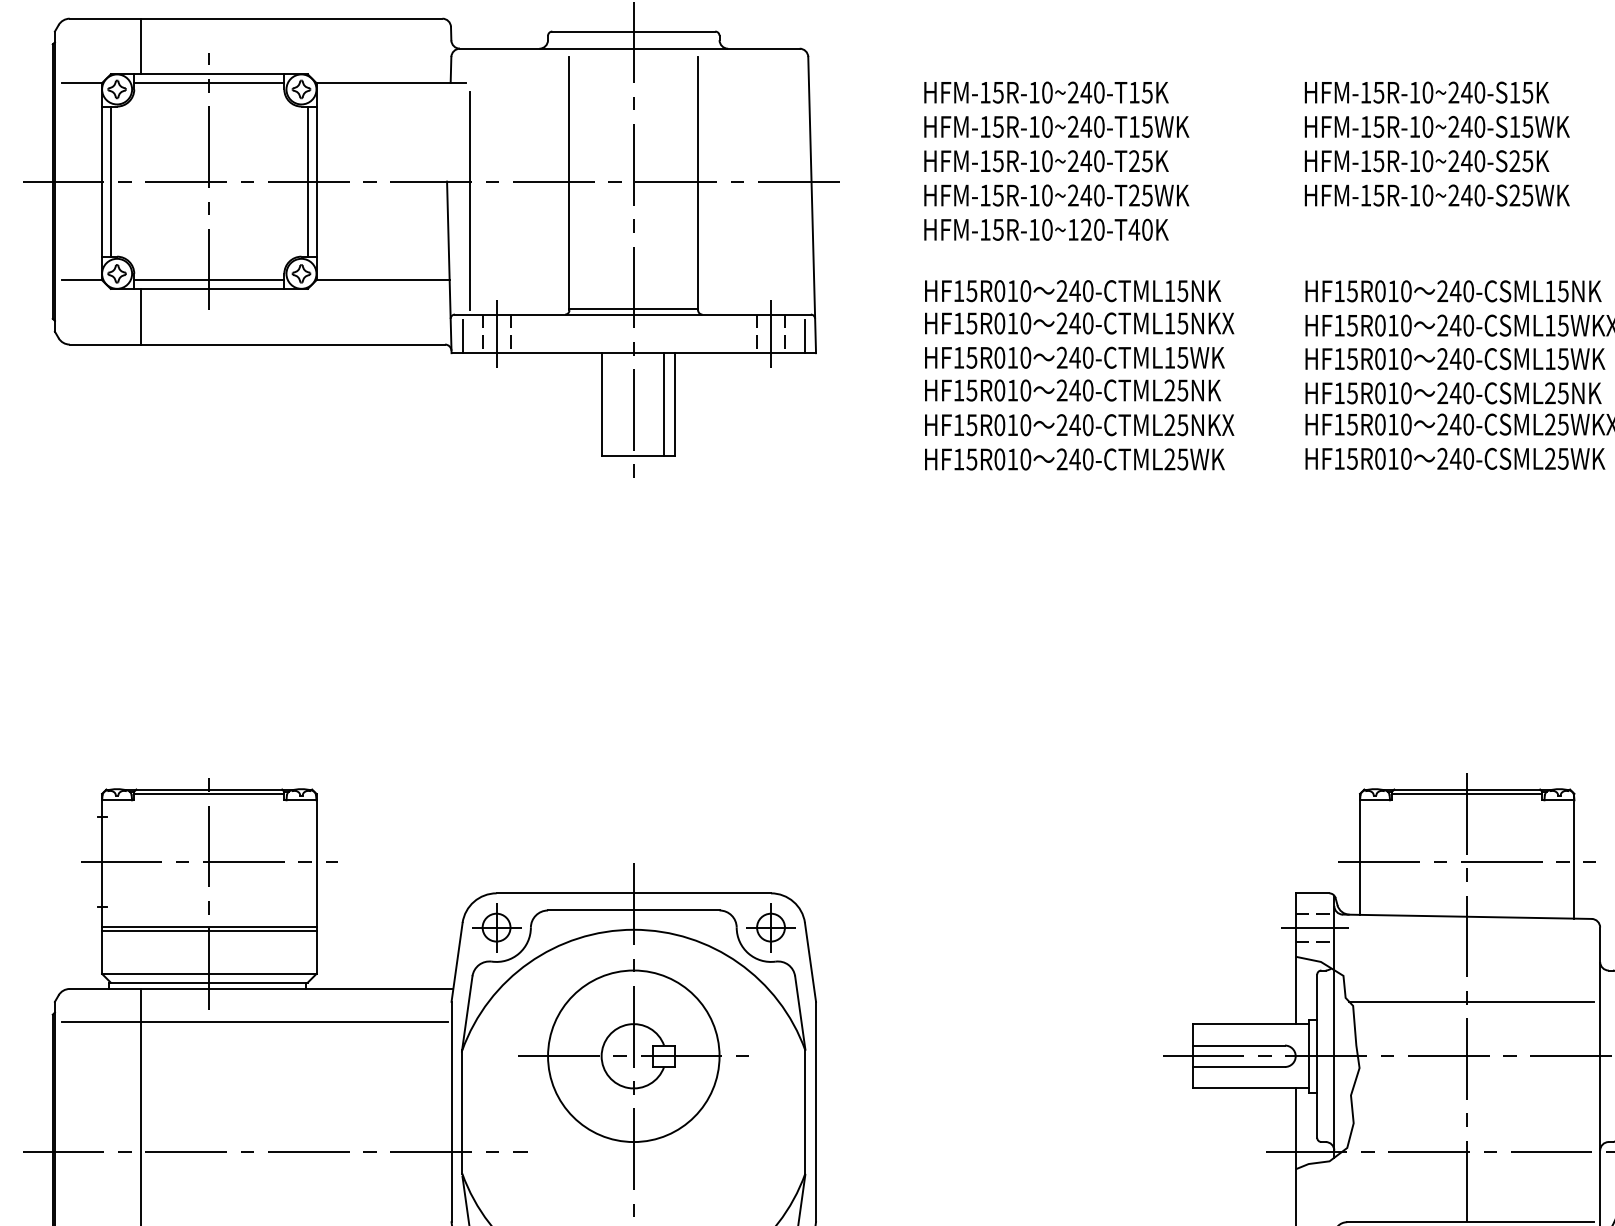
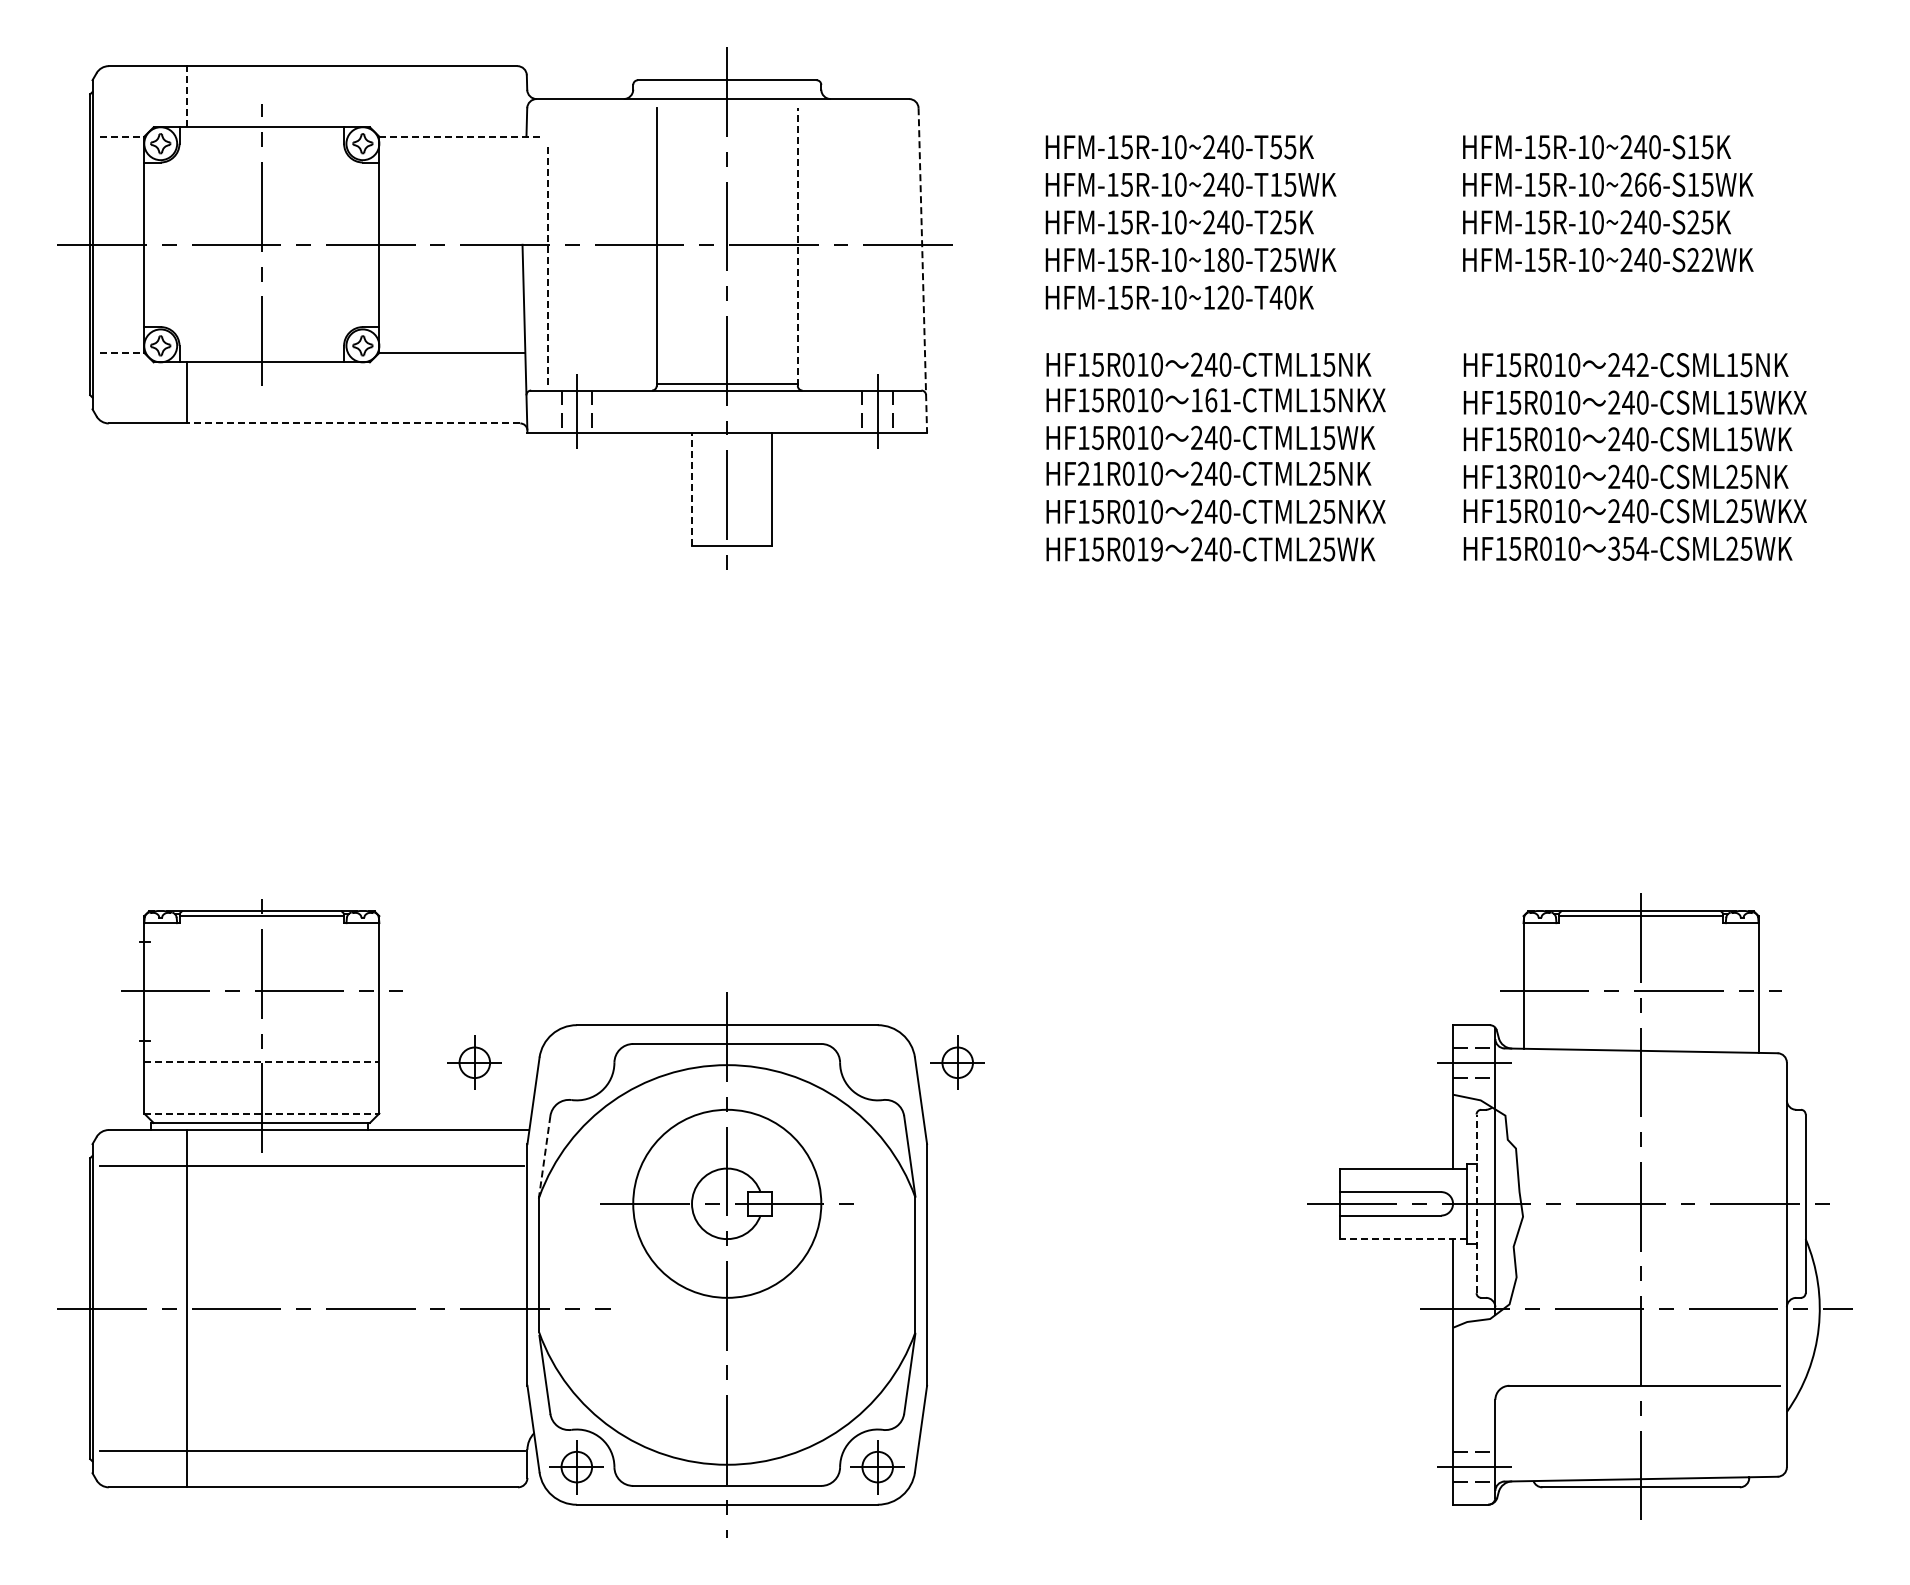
line: (140, 46) -> (186, 96), solid -> dashed
line: (82, 82) -> (122, 136), solid -> dashed
line: (209, 82) -> (261, 136), removed
line: (391, 82) -> (461, 136), solid -> dashed
text: (1133, 92) -> (1275, 147), HFM-15R-10~240-T15K -> HFM-15R-10~240-T55K
text: (1473, 126) -> (1647, 184), HFM-15R-10~240-S15WK -> HFM-15R-10~266-S15WK
line: (110, 181) -> (153, 244), removed
line: (307, 181) -> (369, 244), removed
line: (697, 184) -> (797, 247), solid -> dashed
text: (1079, 195) -> (1216, 260), HFM-15R-10~240-T25WK -> HFM-15R-10~180-T25WK
text: (1527, 195) -> (1707, 260), HFM-15R-10~240-S25WK -> HFM-15R-10~240-S22WK
line: (469, 200) -> (547, 265), solid -> dashed
line: (811, 205) -> (922, 271), solid -> dashed
line: (82, 279) -> (122, 352), solid -> dashed
line: (209, 279) -> (261, 352), removed
text: (1468, 291) -> (1642, 365), 240-CSML15NK -> 242-CSML15NK
text: (1075, 323) -> (1211, 400), 240-CTML15NKX -> 161-CTML15NKX
line: (462, 336) -> (539, 414), removed
line: (804, 336) -> (914, 414), removed
line: (292, 344) -> (353, 423), solid -> dashed
text: (965, 390) -> (1090, 473), HF15R010 -> HF21R010
text: (1352, 392) -> (1515, 476), HF15R010 -> HF13R010
line: (602, 403) -> (692, 488), solid -> dashed
line: (664, 403) -> (760, 488), removed
text: (1455, 458) -> (1628, 548), 240-CSML25WK -> 354-CSML25WK
text: (1025, 459) -> (1156, 549), HF15R010 -> HF15R019
line: (209, 926) -> (261, 1061), solid -> dashed
part: (496, 927) -> (474, 1062), moved
part: (770, 927) -> (957, 1062), moved
line: (209, 931) -> (261, 1066), removed
line: (209, 973) -> (261, 1113), solid -> dashed
line: (1471, 1002) -> (1645, 1144), removed
line: (467, 1014) -> (544, 1157), solid -> dashed
line: (1317, 1055) -> (1476, 1203), solid -> dashed
line: (1250, 1088) -> (1403, 1239), solid -> dashed

